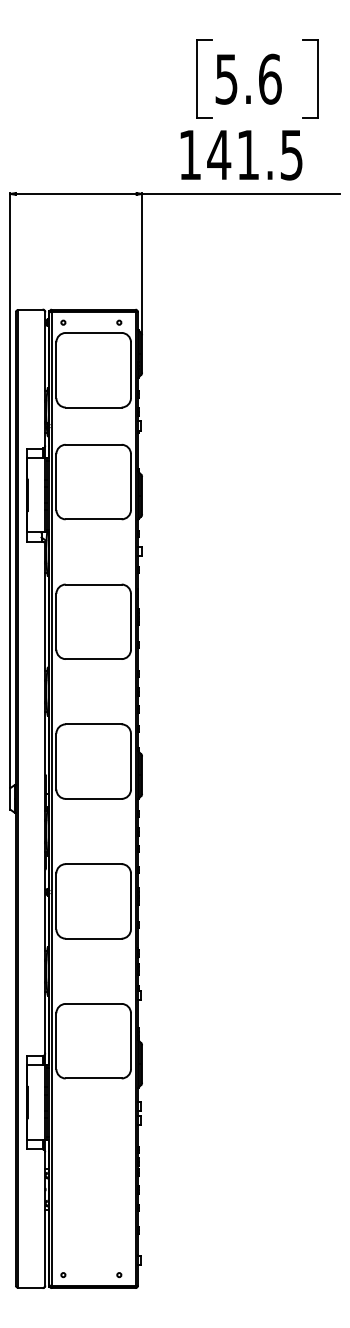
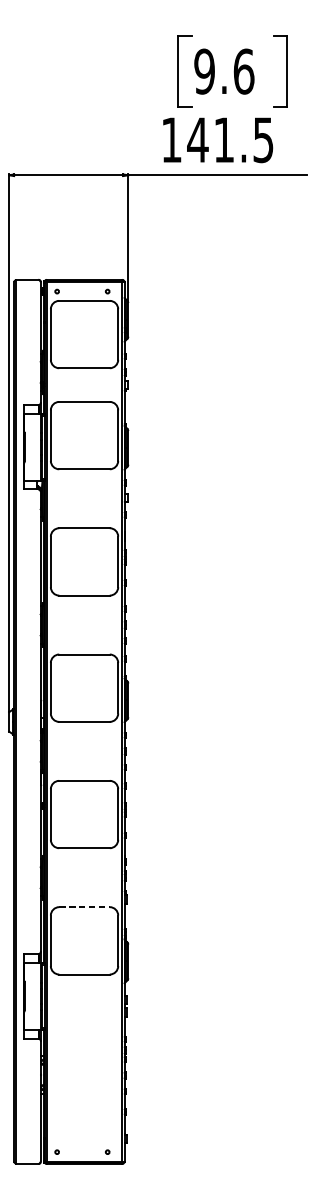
text: (226, 78) -> (204, 70), 5.6 -> 9.6
line: (93, 1003) -> (84, 906), solid -> dashed

